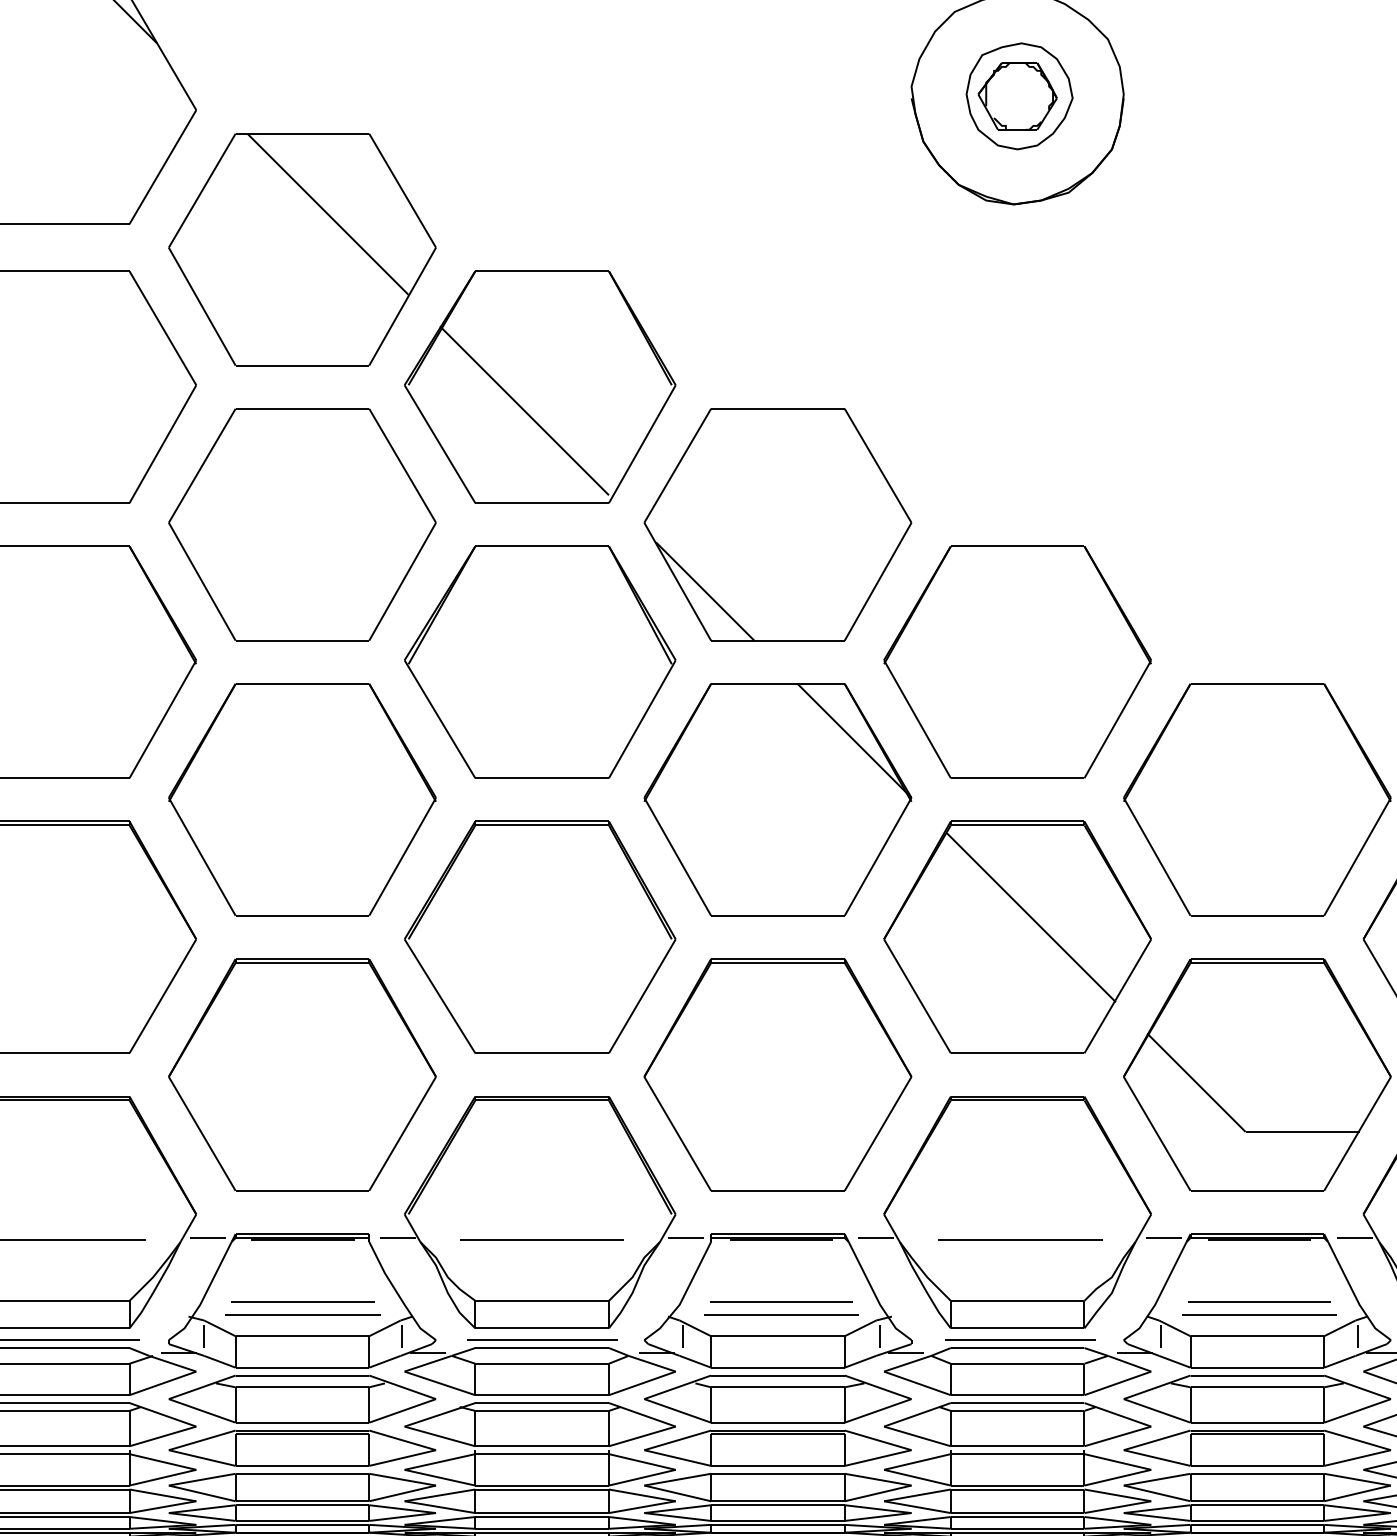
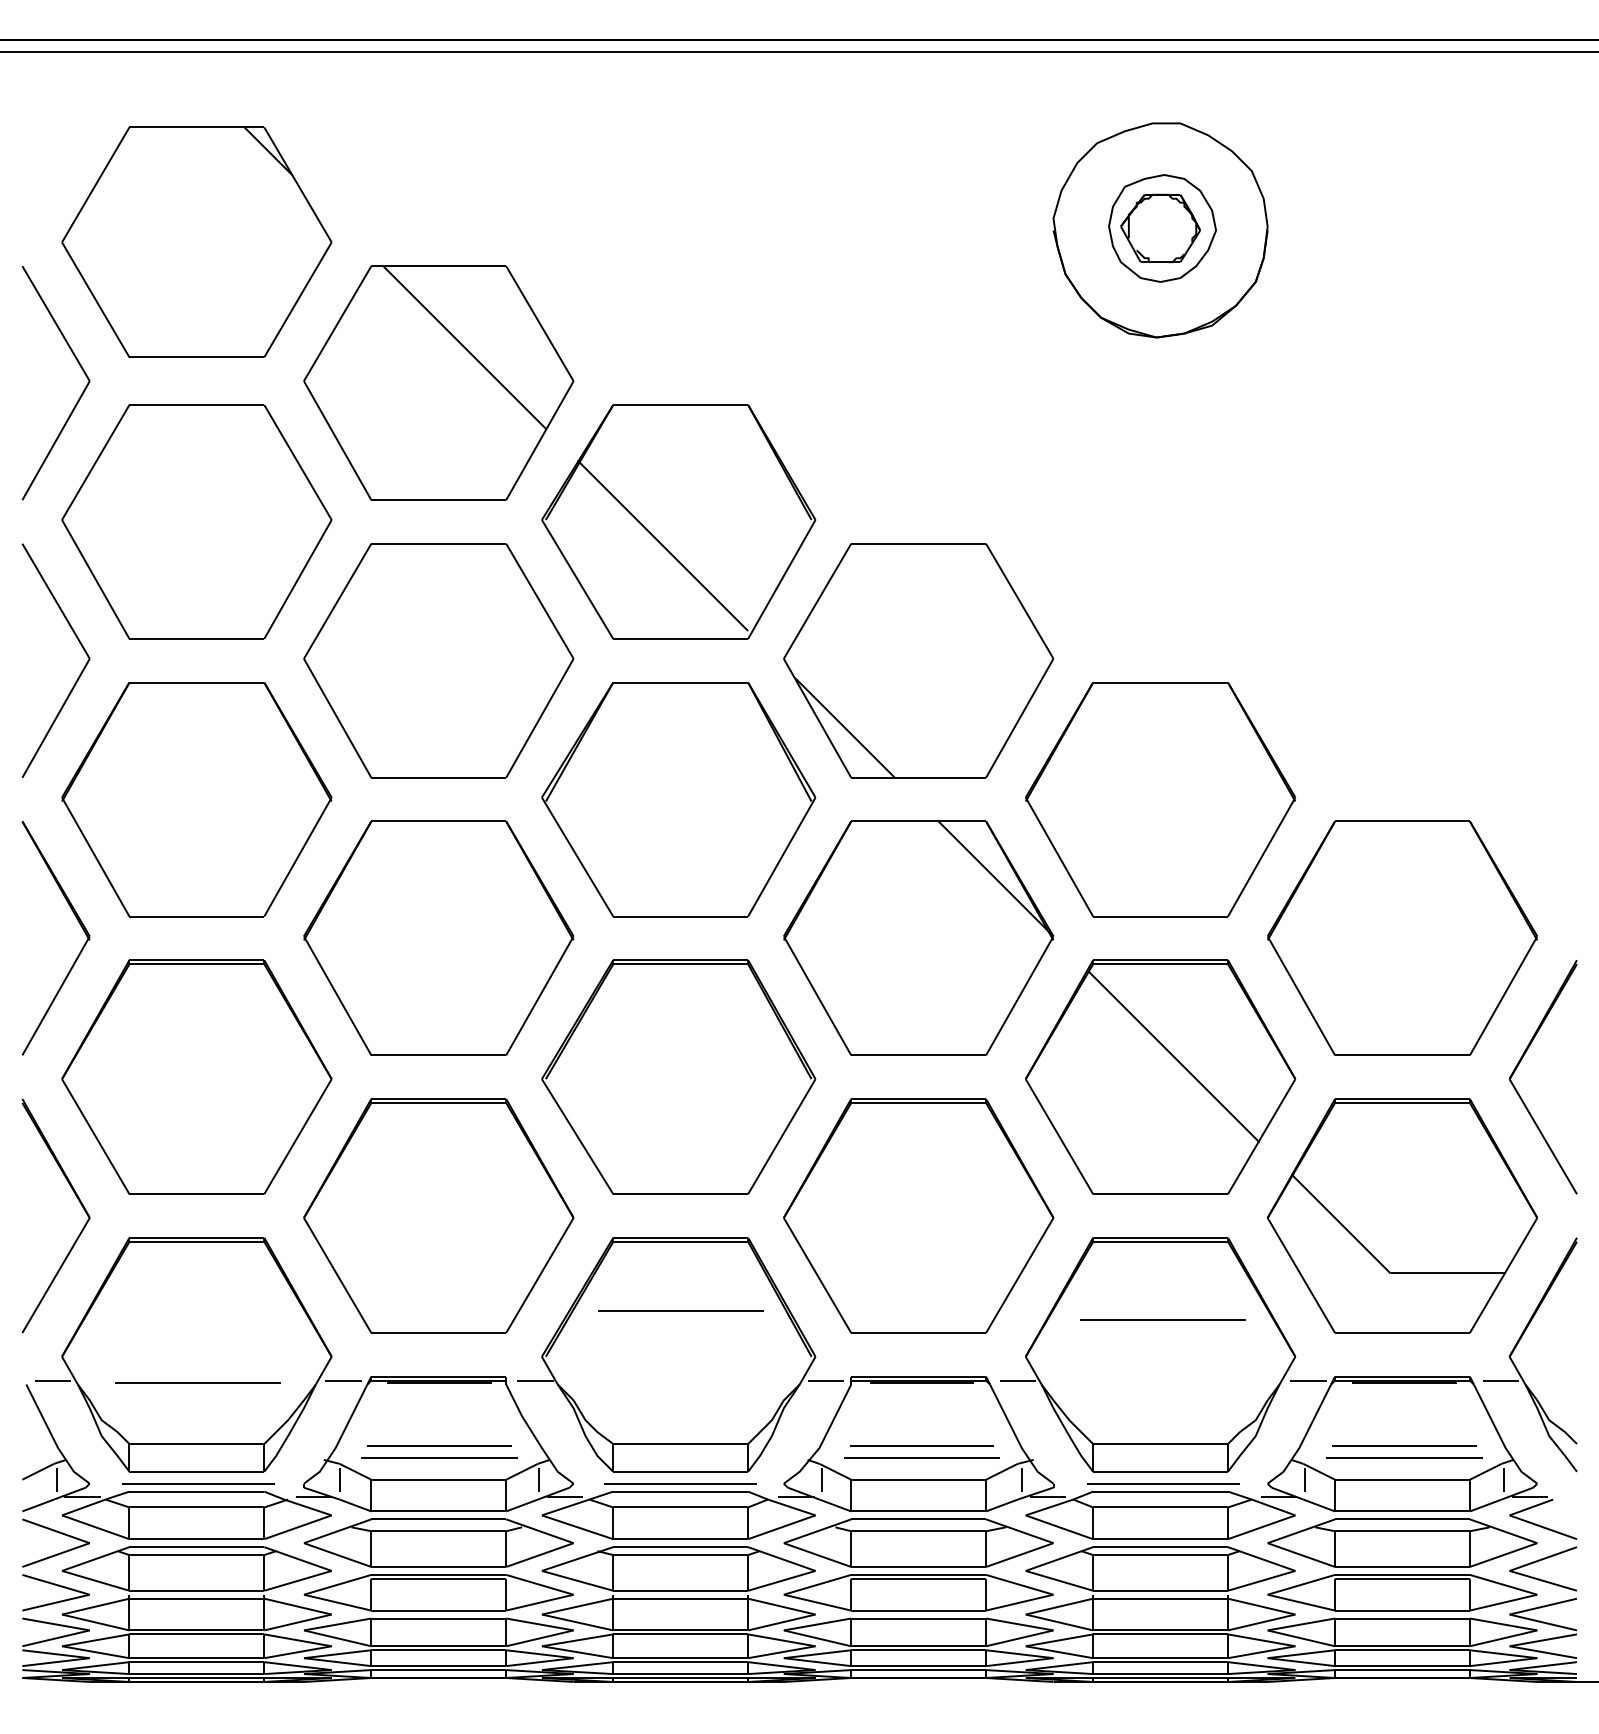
line: (541, 1239) -> (680, 1310), moved
line: (1019, 1239) -> (1162, 1319), moved

